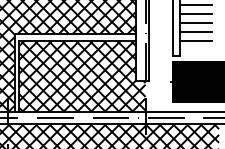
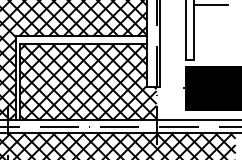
line: (196, 13) -> (211, 14), removed
line: (196, 23) -> (211, 25), removed
line: (196, 32) -> (211, 34), removed
line: (196, 41) -> (211, 44), removed

